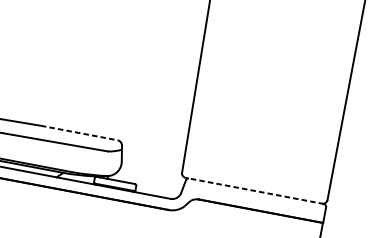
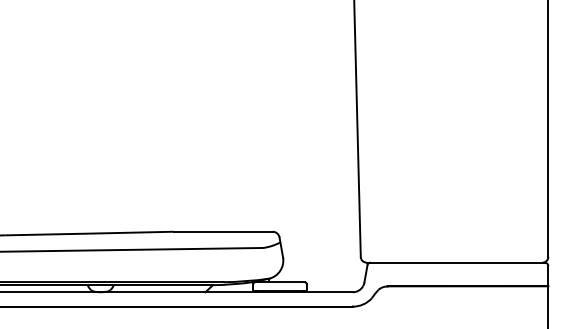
line: (79, 132) -> (223, 231), dashed -> solid
line: (254, 190) -> (455, 262), dashed -> solid

